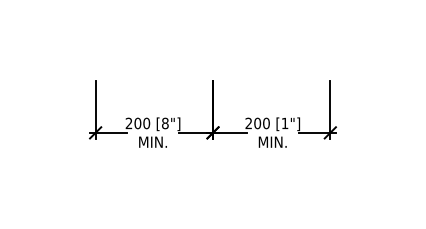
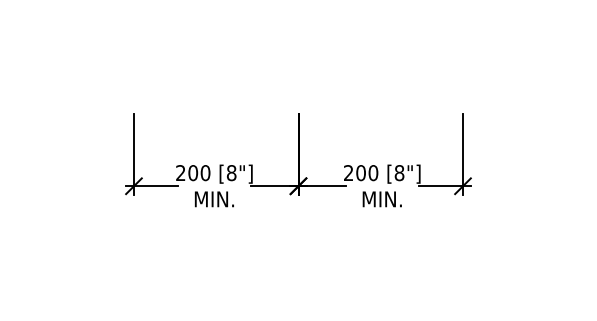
text: (284, 123) -> (398, 173), [1"] -> [8"]

